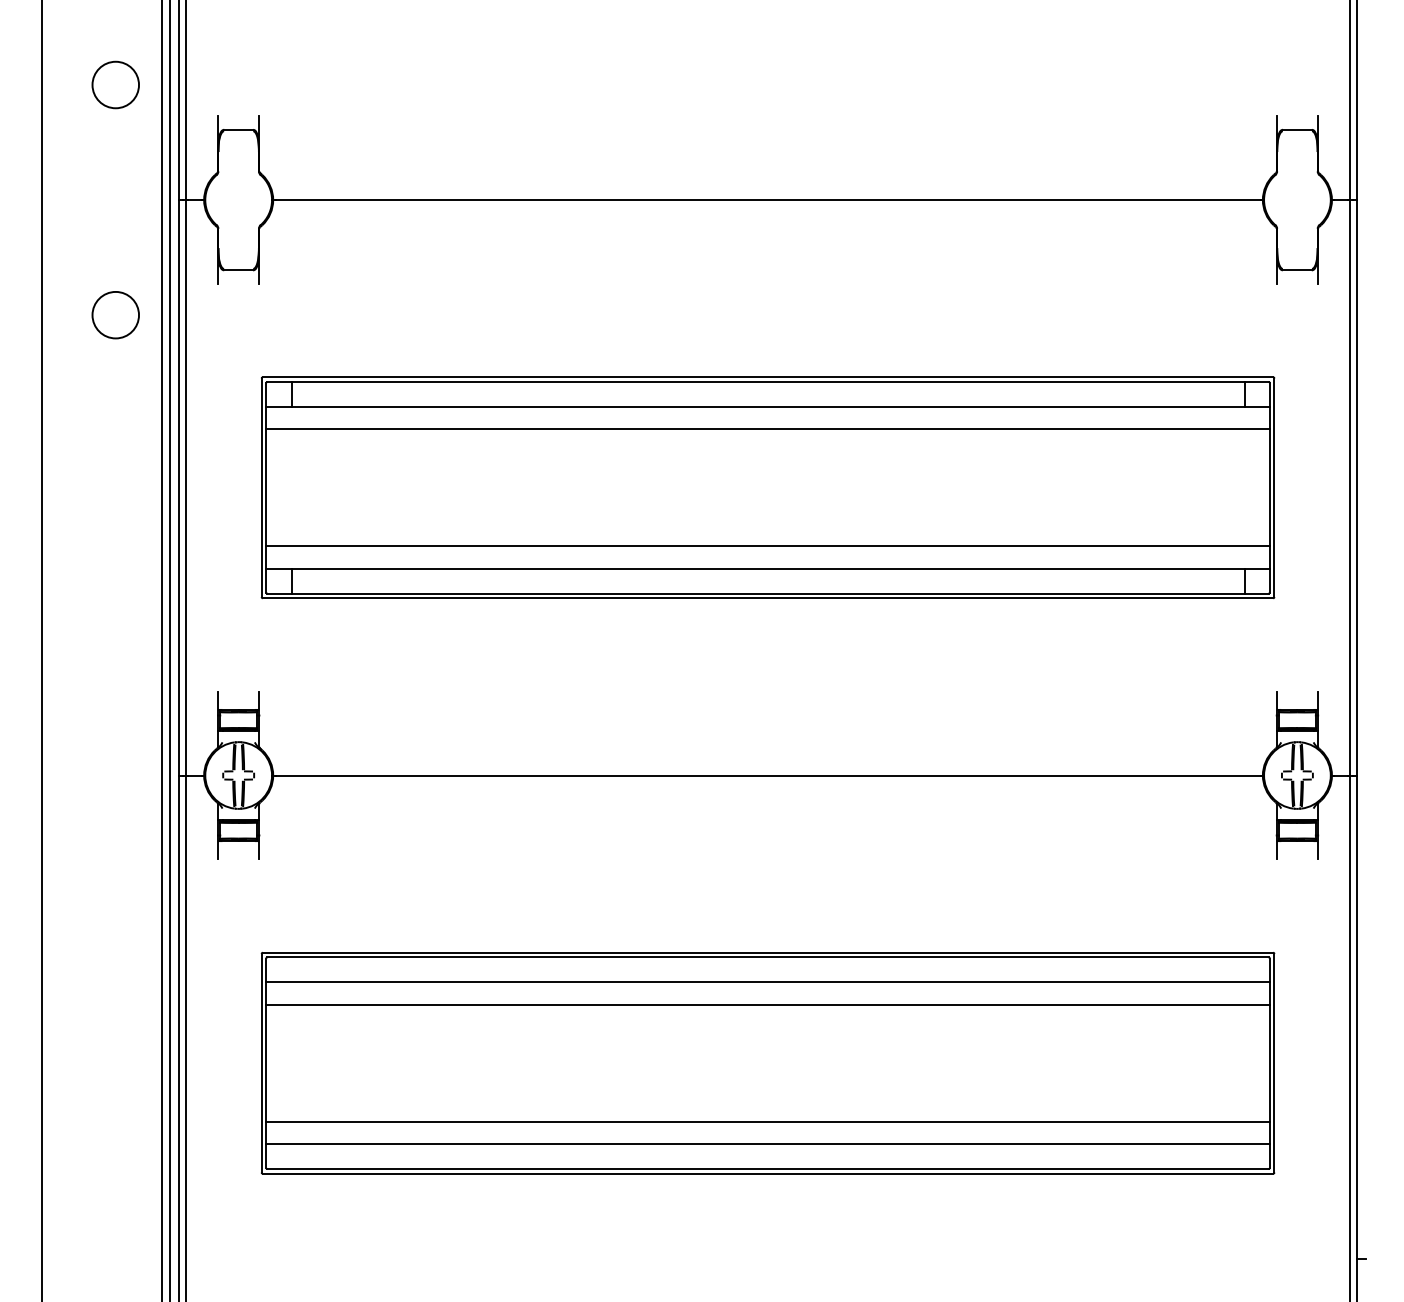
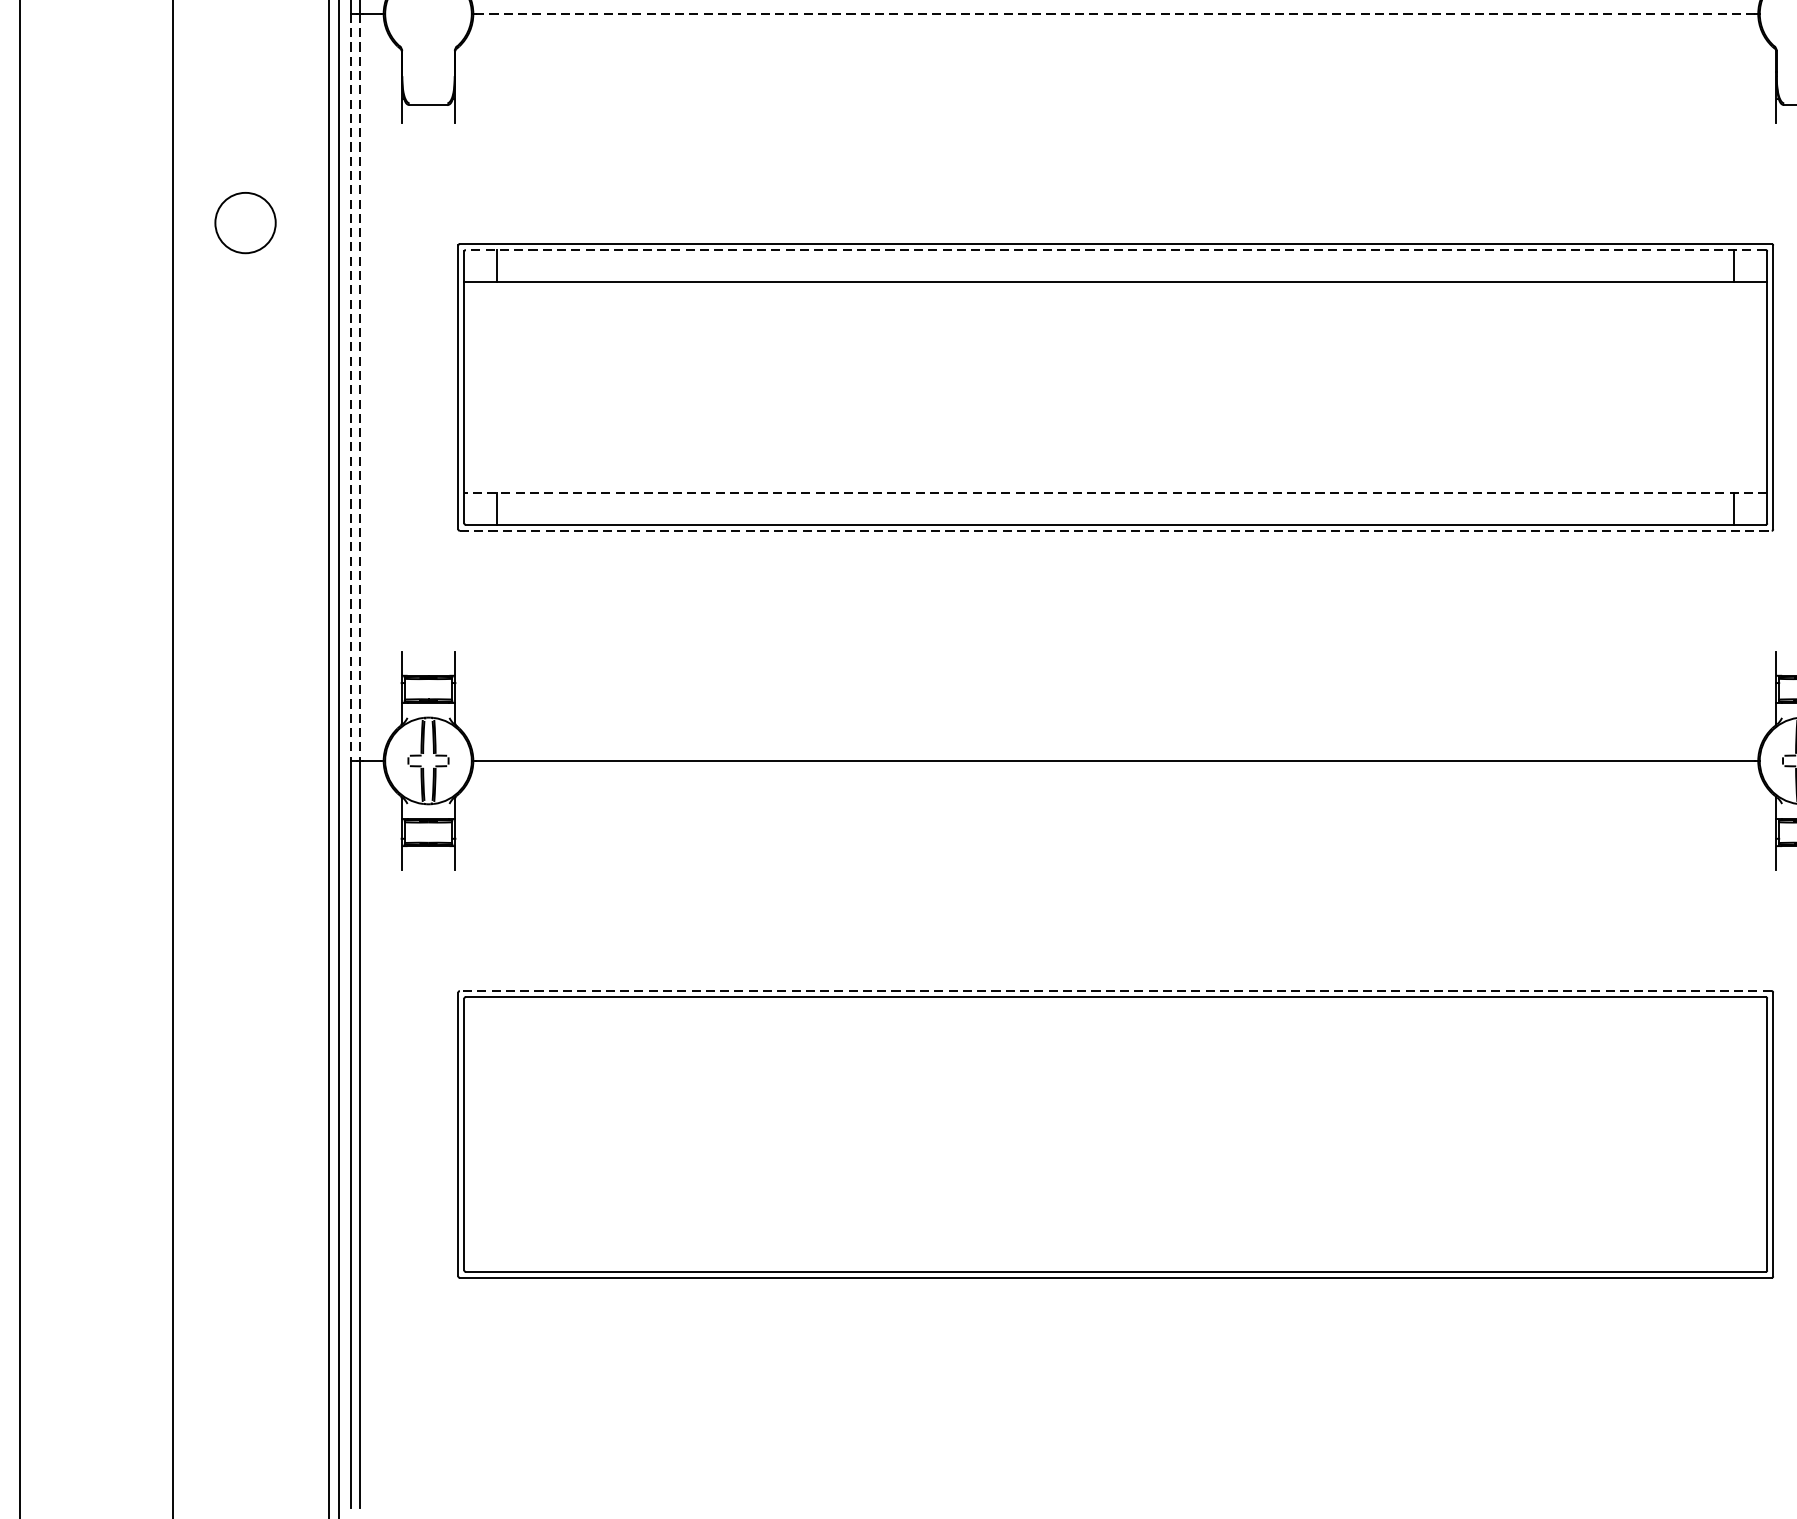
line: (768, 200) -> (1116, 14), solid -> dashed
circle: (115, 315) -> (245, 223), moved
line: (768, 381) -> (1116, 249), solid -> dashed
line: (767, 429) -> (1115, 311), removed
line: (178, 487) -> (350, 387), solid -> dashed
line: (185, 487) -> (359, 387), solid -> dashed
line: (767, 546) -> (1115, 463), removed
line: (768, 569) -> (1116, 493), solid -> dashed
line: (768, 598) -> (1116, 531), solid -> dashed
line: (767, 952) -> (1115, 990), solid -> dashed
line: (767, 981) -> (1115, 1028), removed
line: (767, 1004) -> (1115, 1058), removed
line: (767, 1121) -> (1115, 1210), removed
line: (767, 1144) -> (1115, 1240), removed

